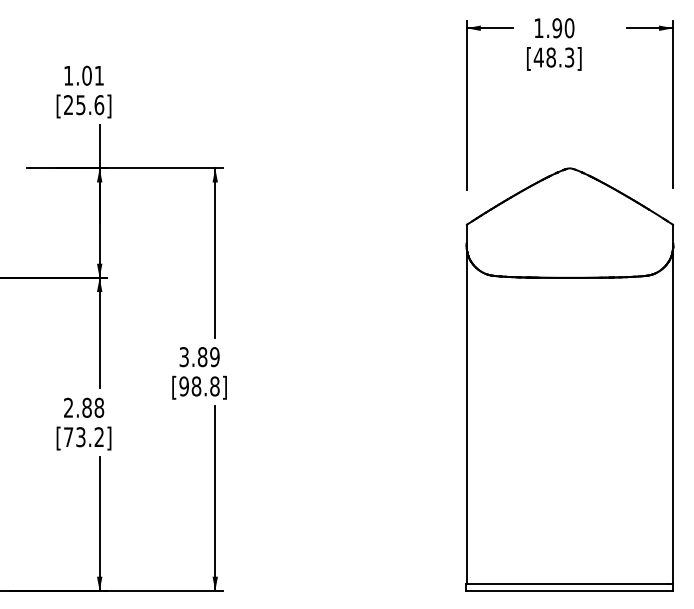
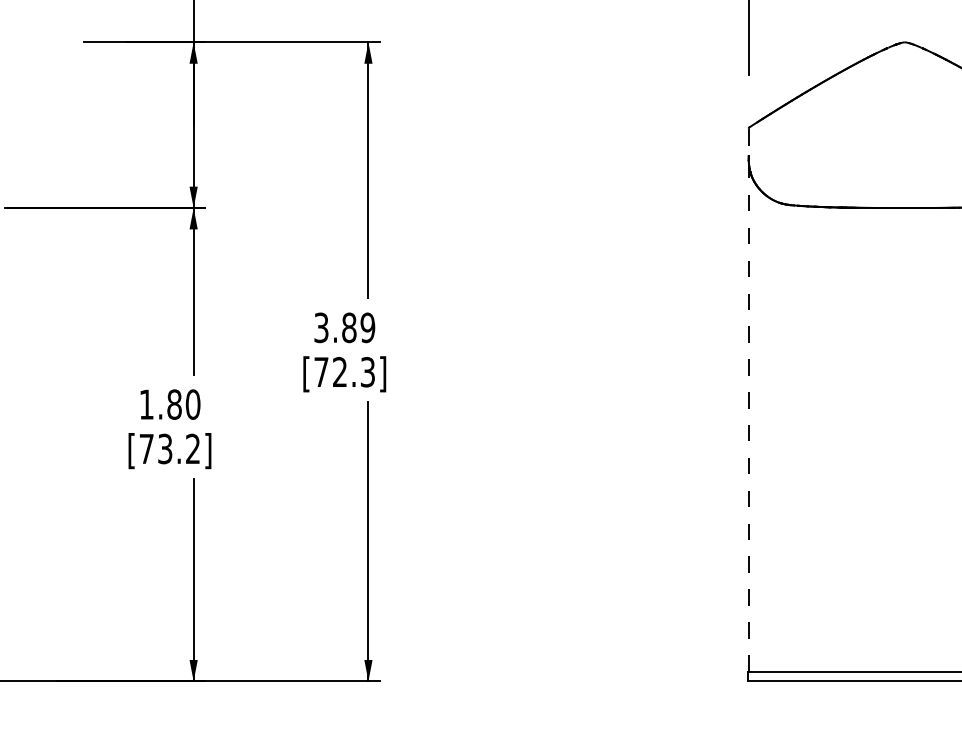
text: (199, 386) -> (344, 372), [98.8] -> [72.3]
line: (466, 404) -> (748, 399), solid -> dashed
text: (84, 407) -> (170, 404), 2.88 -> 1.80

